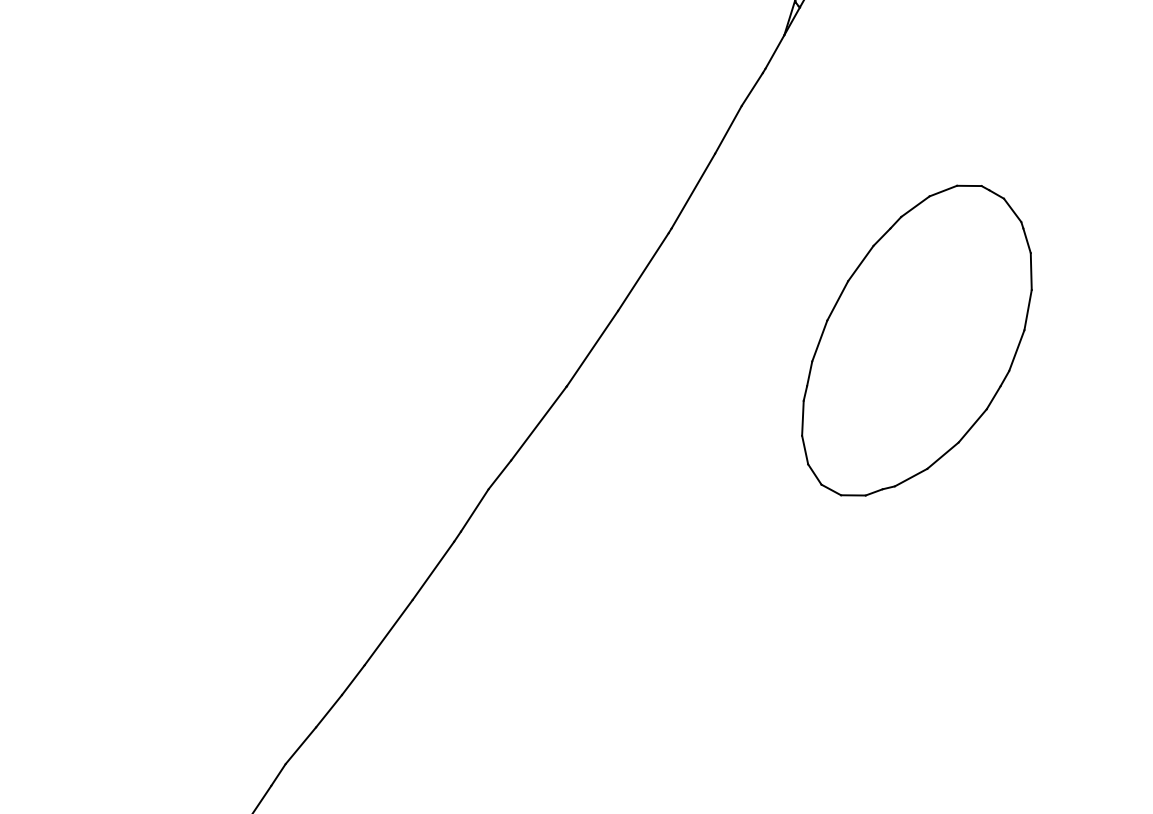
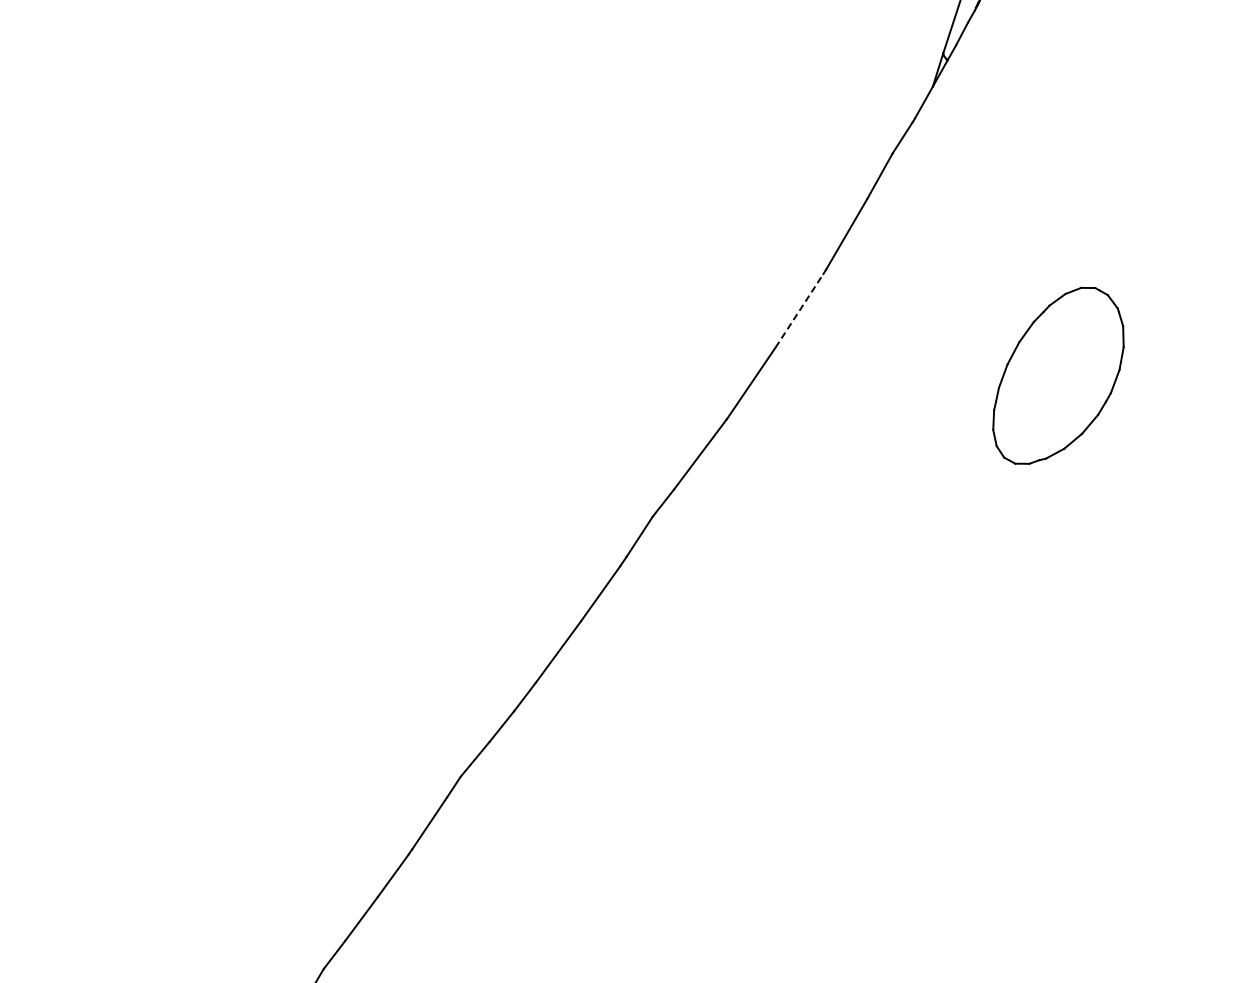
line: (643, 271) -> (799, 310), solid -> dashed
part: (916, 340) -> (1058, 375), size x0.6

